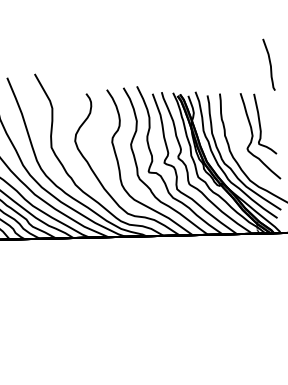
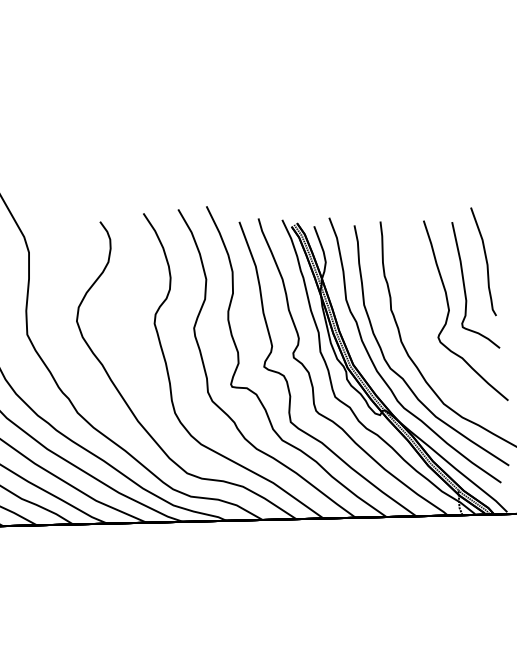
curve: (269, 64) -> (484, 261), moved

